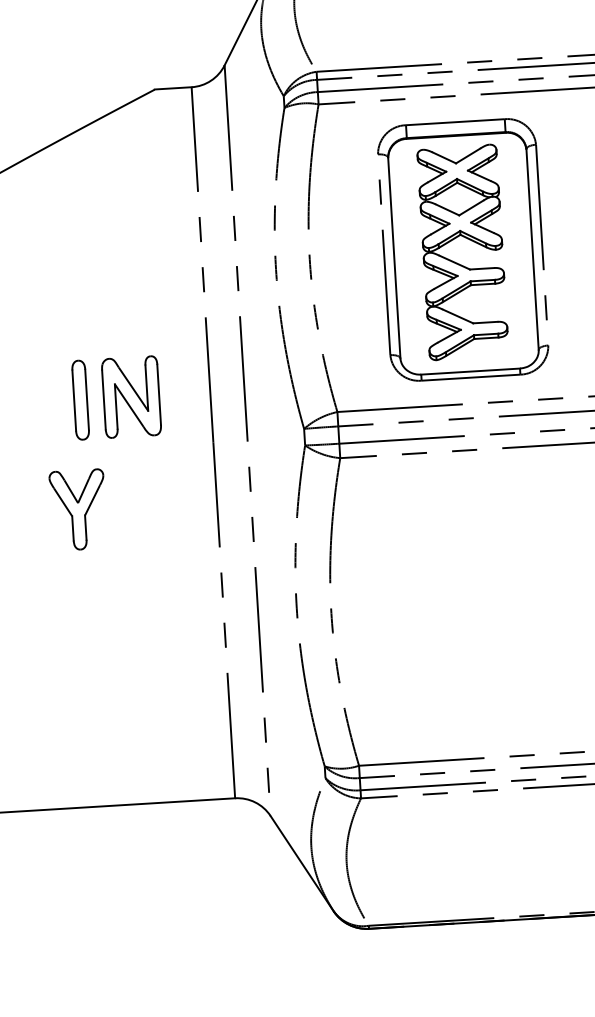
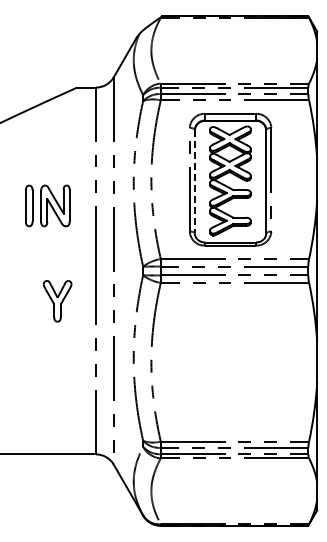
line: (393, 257) -> (194, 181), solid -> dashed
part: (116, 397) -> (47, 205), moved
part: (78, 510) -> (57, 301), moved

